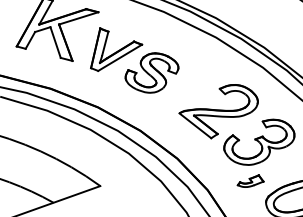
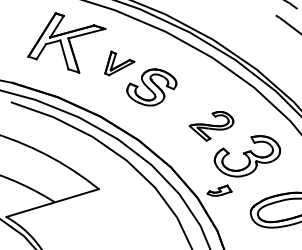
part: (115, 48) -> (119, 63), size x0.6
part: (218, 112) -> (211, 126), size x0.6
part: (250, 181) -> (219, 190), moved

